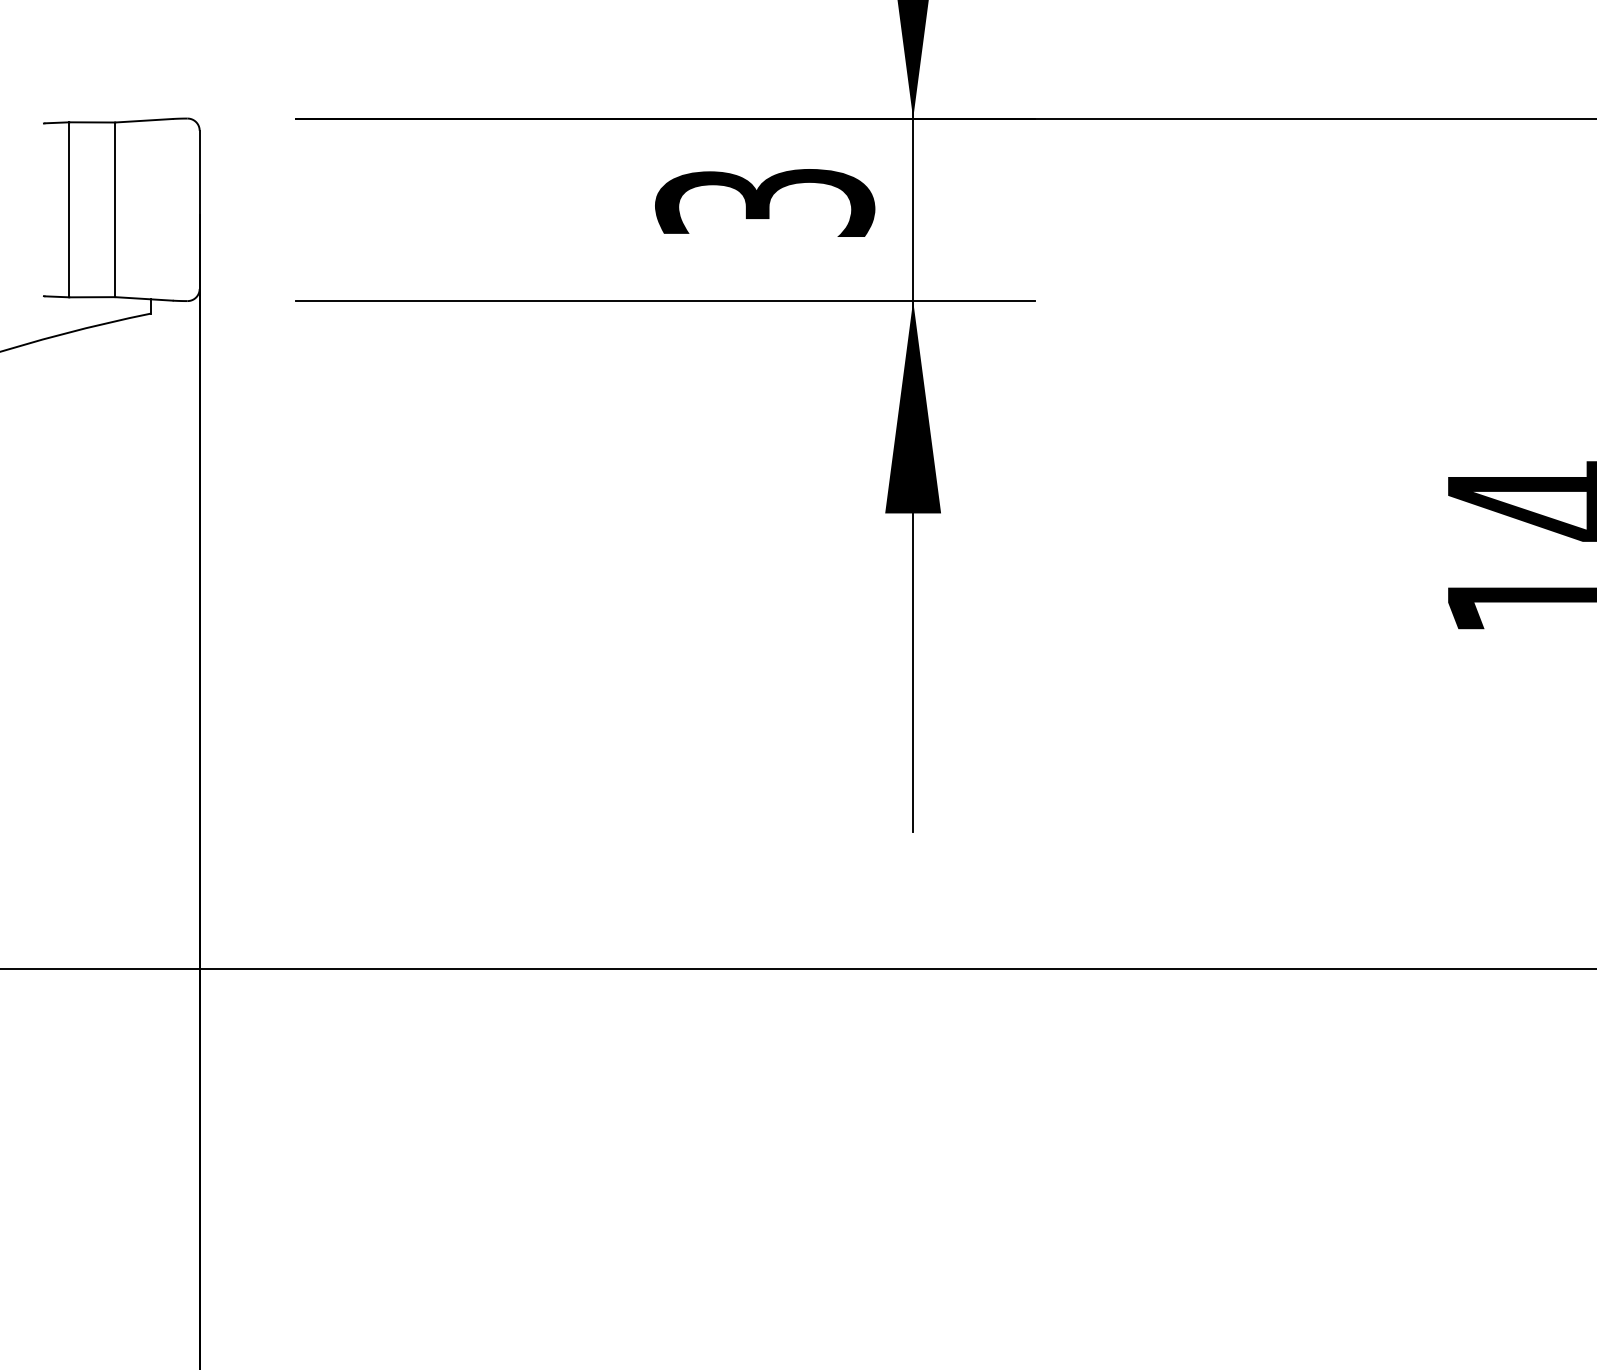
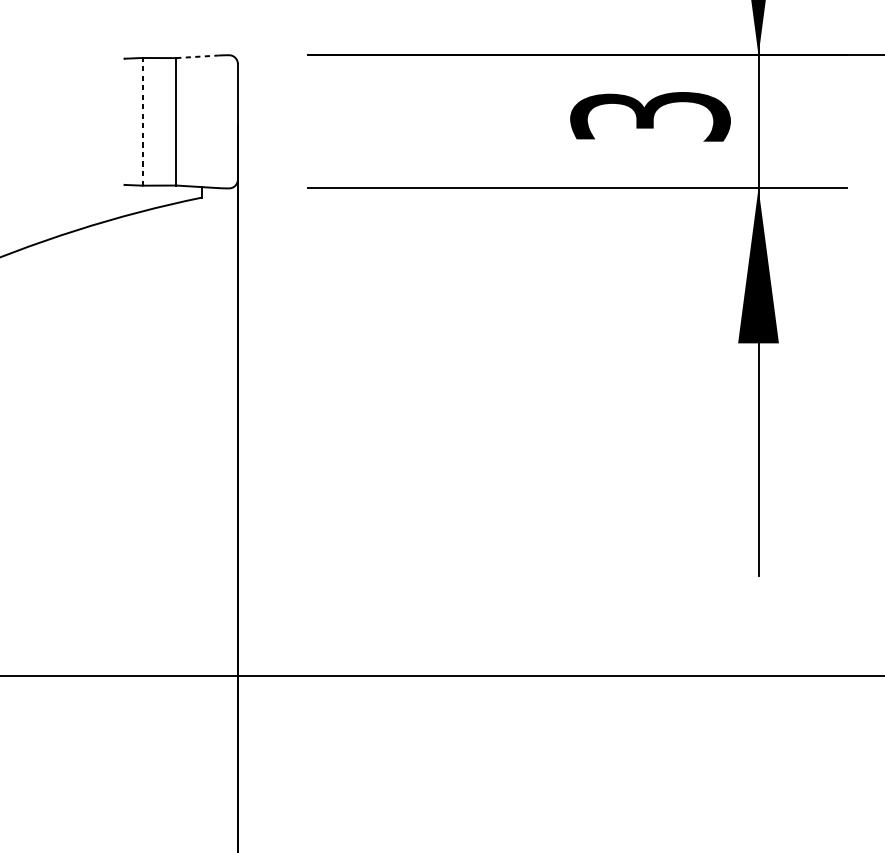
line: (143, 120) -> (196, 56), solid -> dashed
line: (69, 209) -> (142, 121), solid -> dashed

